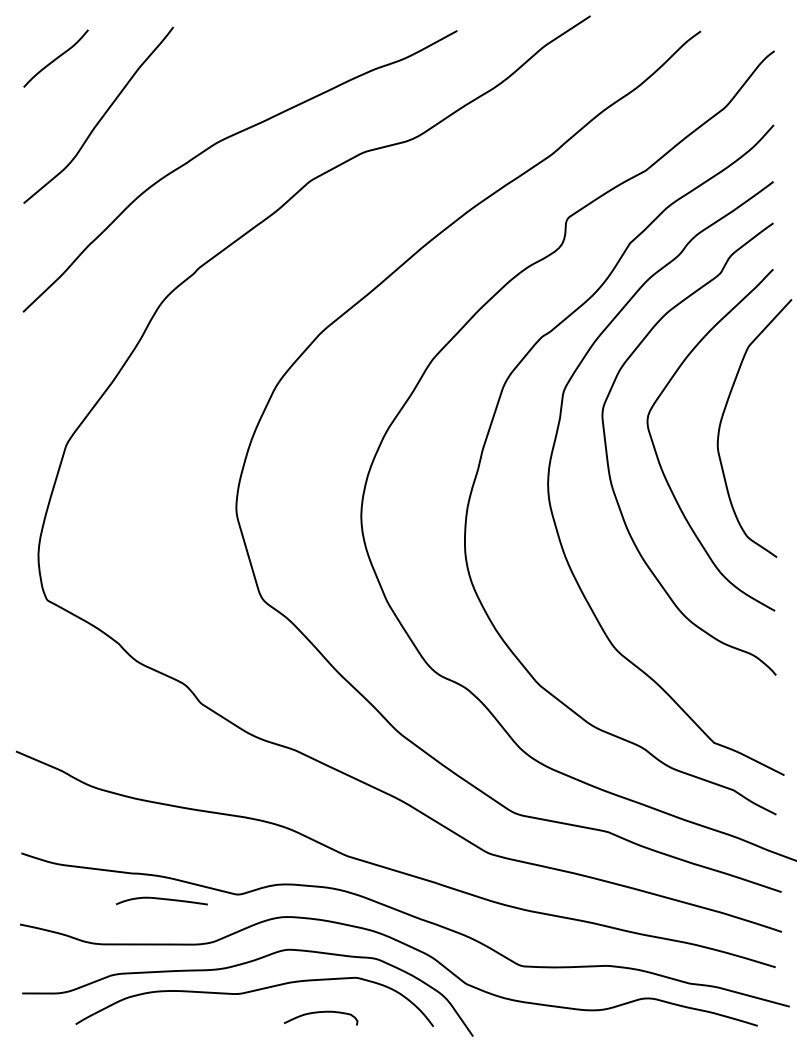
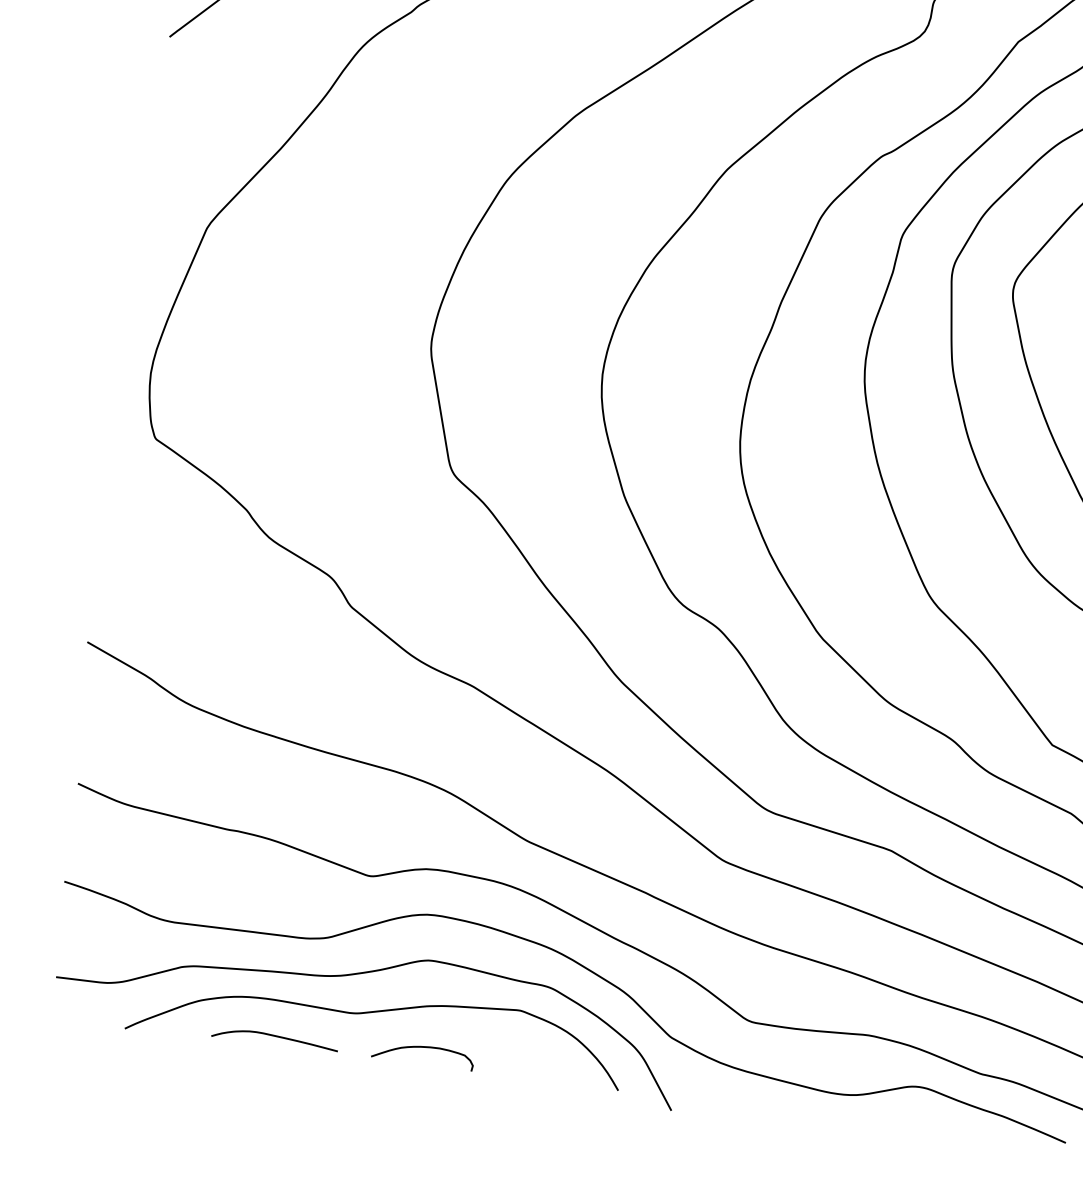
curve: (161, 899) -> (274, 1036), moved
curve: (318, 1013) -> (420, 1048), moved

